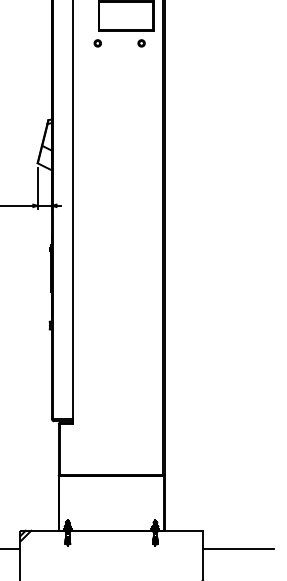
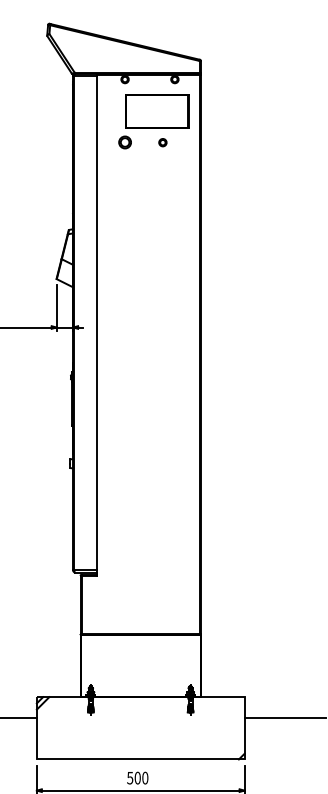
part: (97, 43) -> (124, 142), size x1.6
part: (141, 43) -> (162, 142), moved

